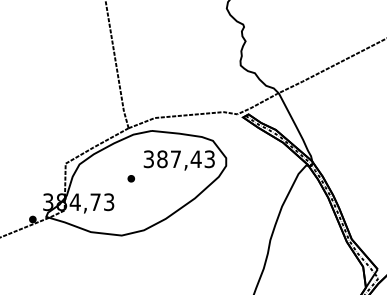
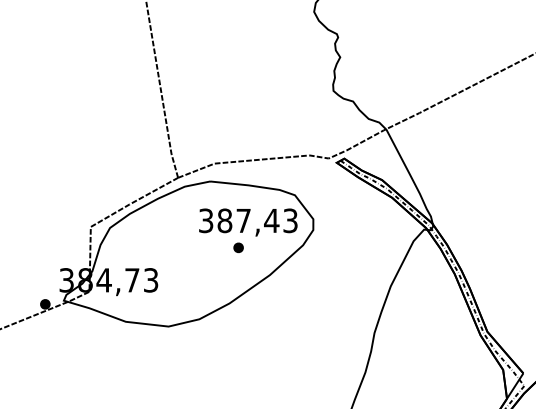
part: (130, 178) -> (237, 247), moved

